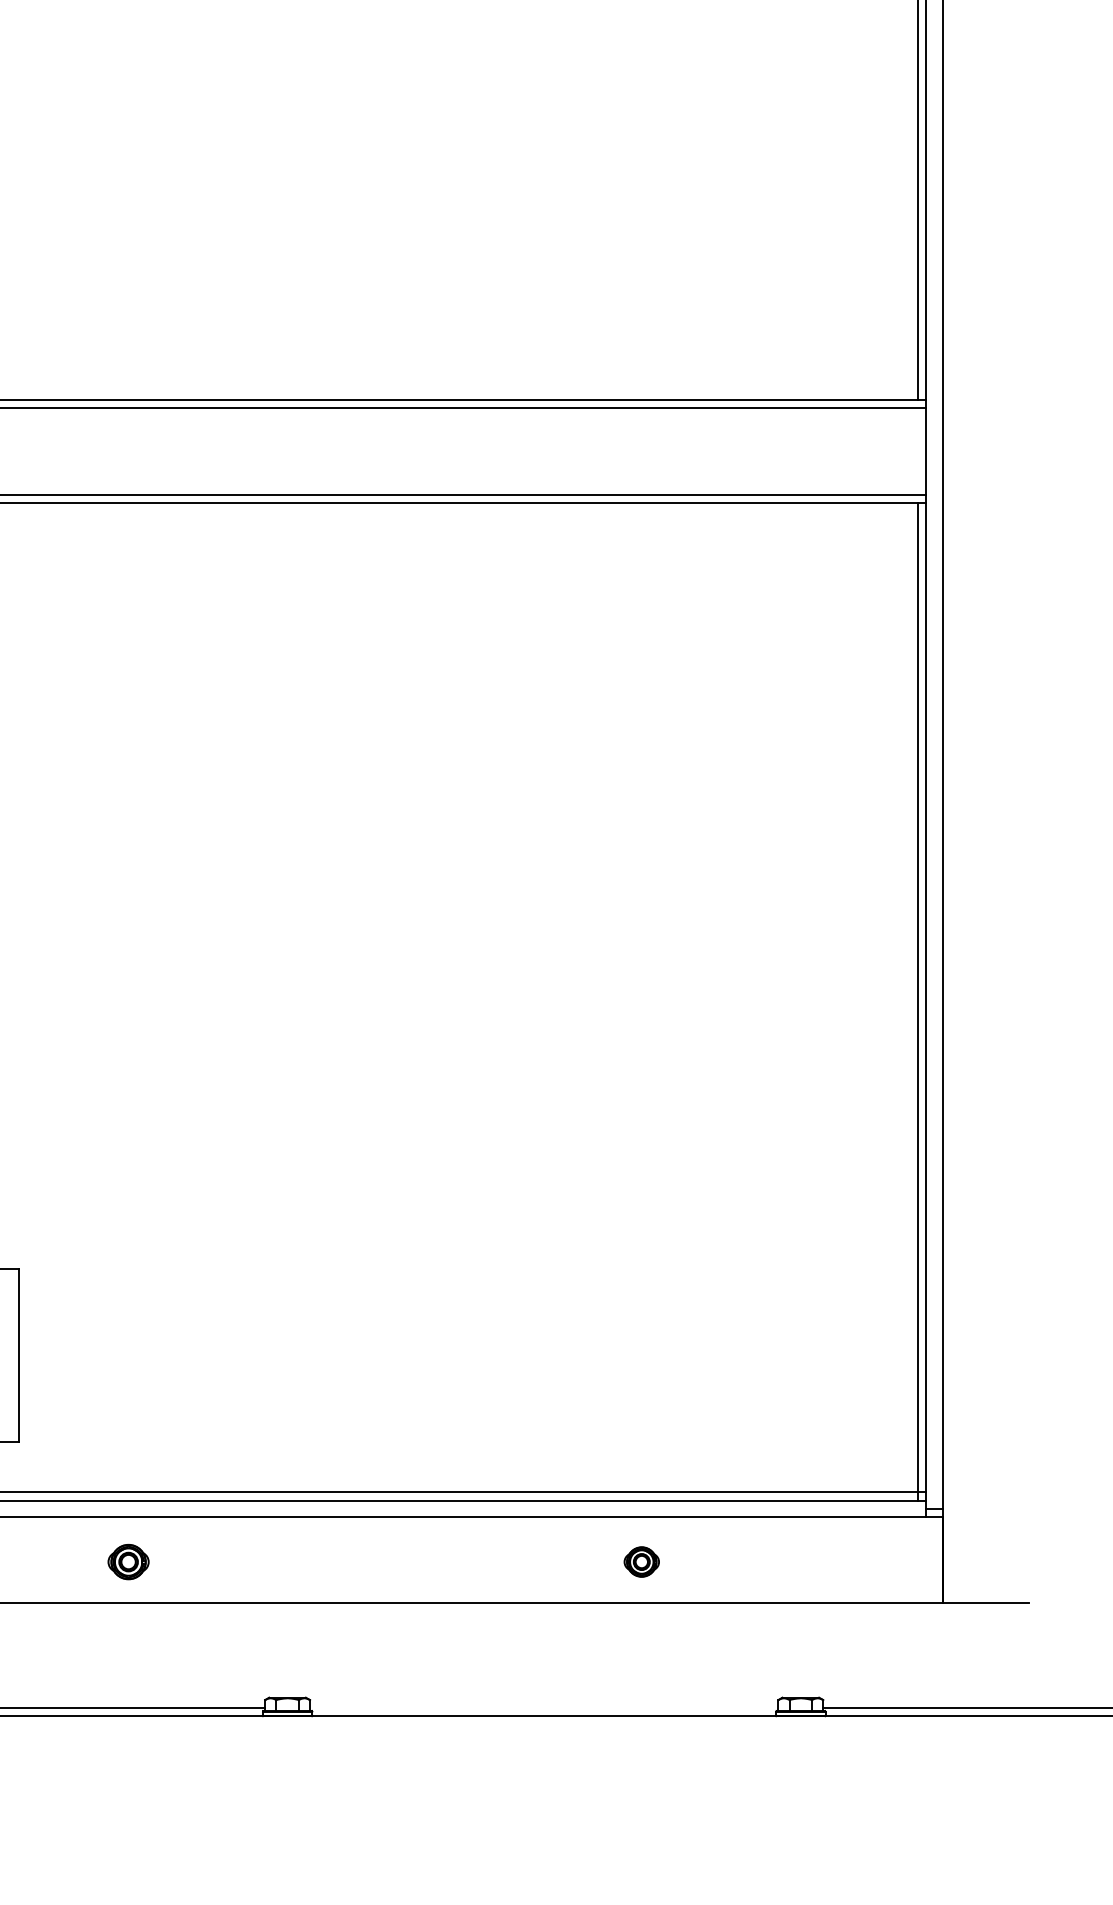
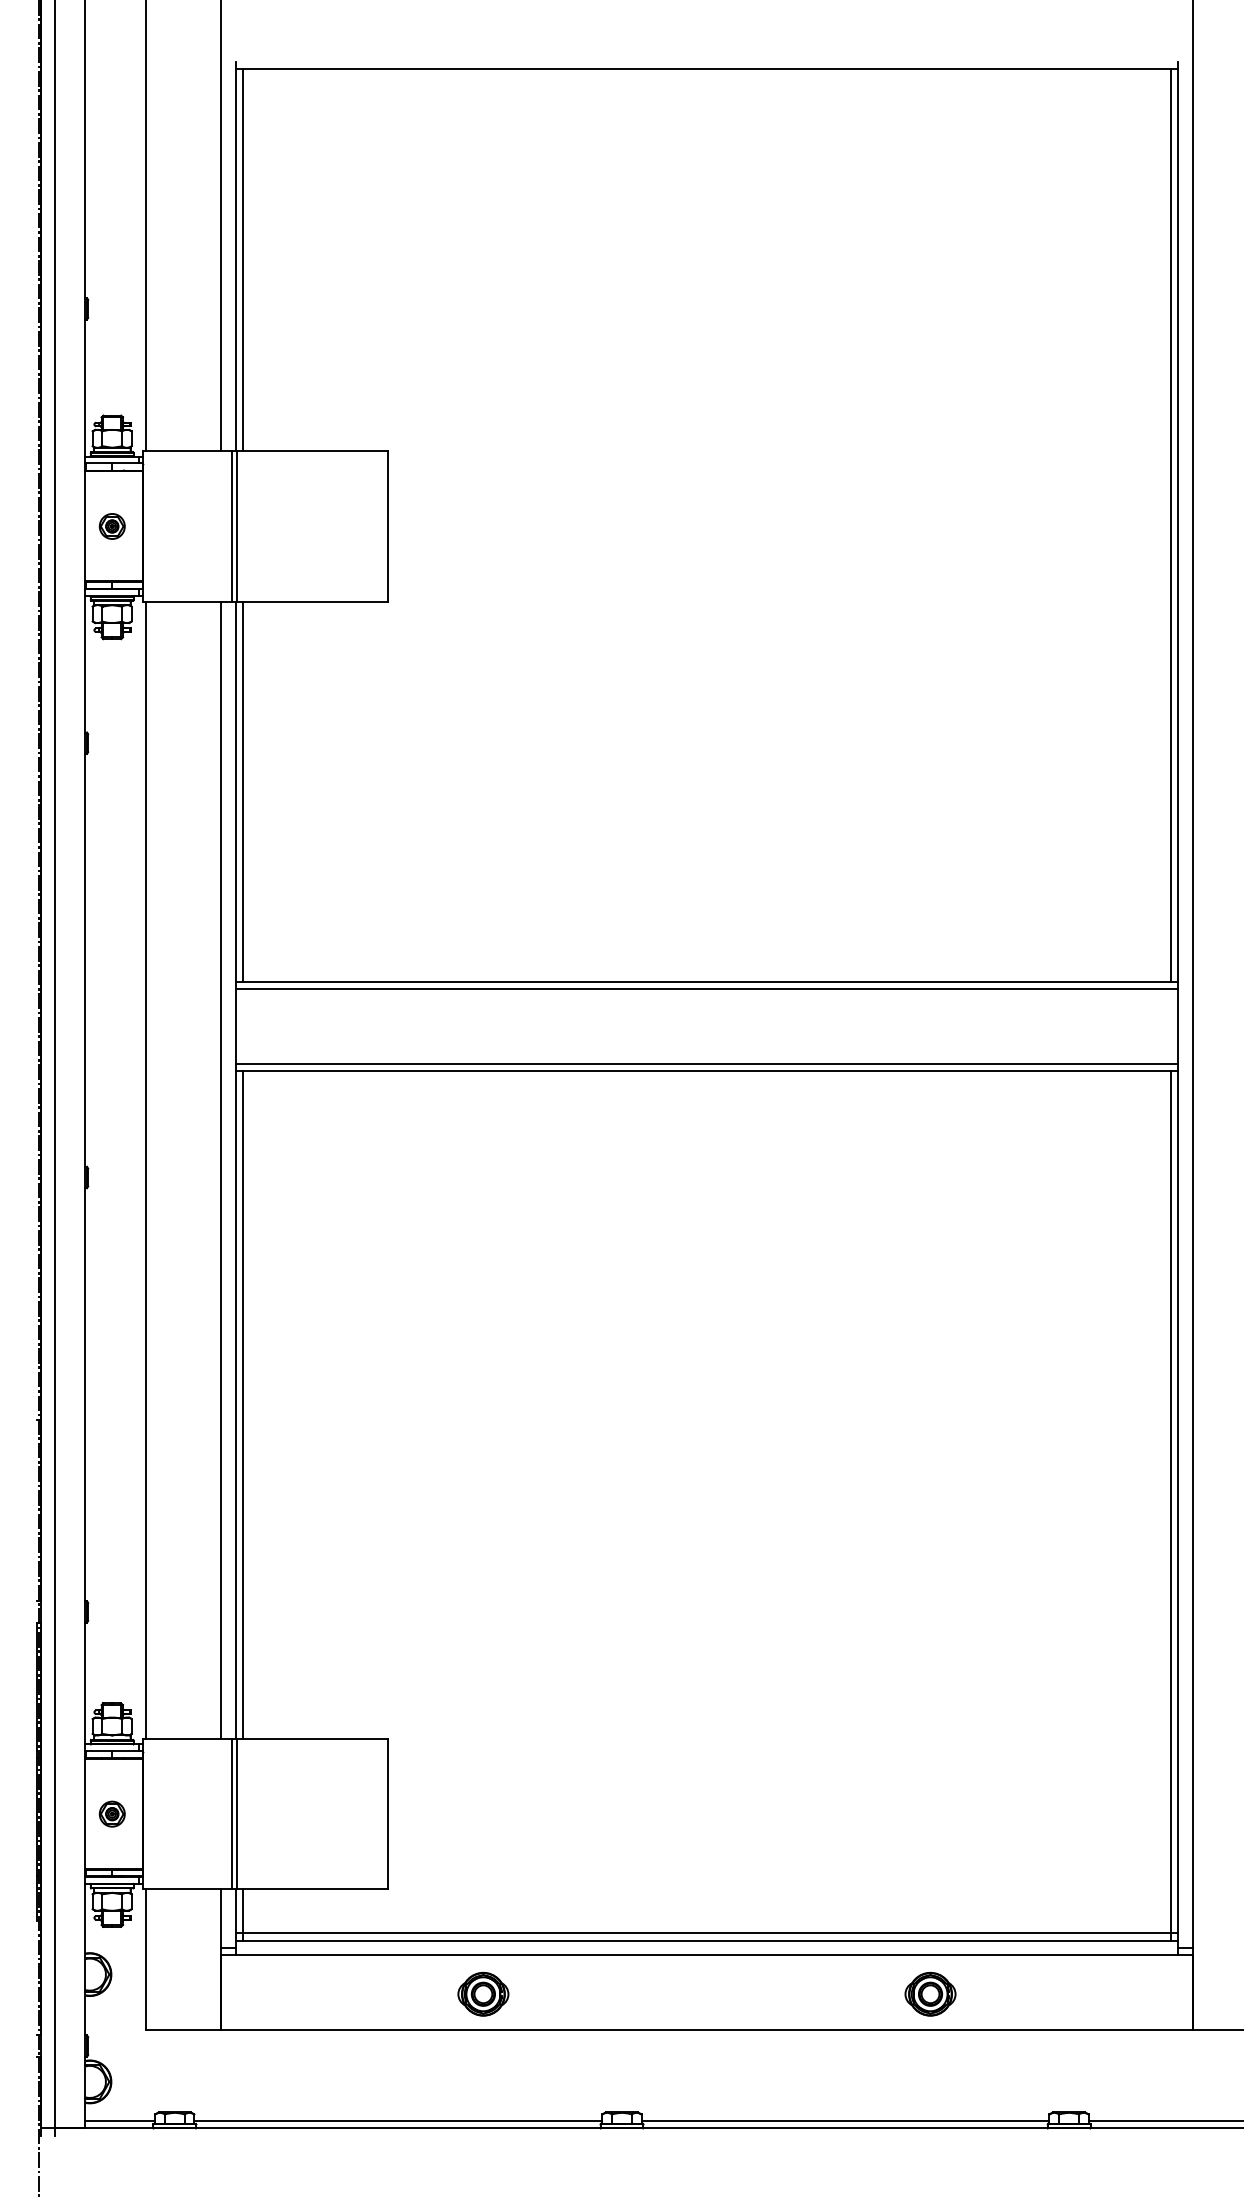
part: (128, 1561) -> (483, 1993), size x1.43
part: (641, 1561) -> (930, 1993), size x1.67
line: (544, 1708) -> (845, 2121), added

